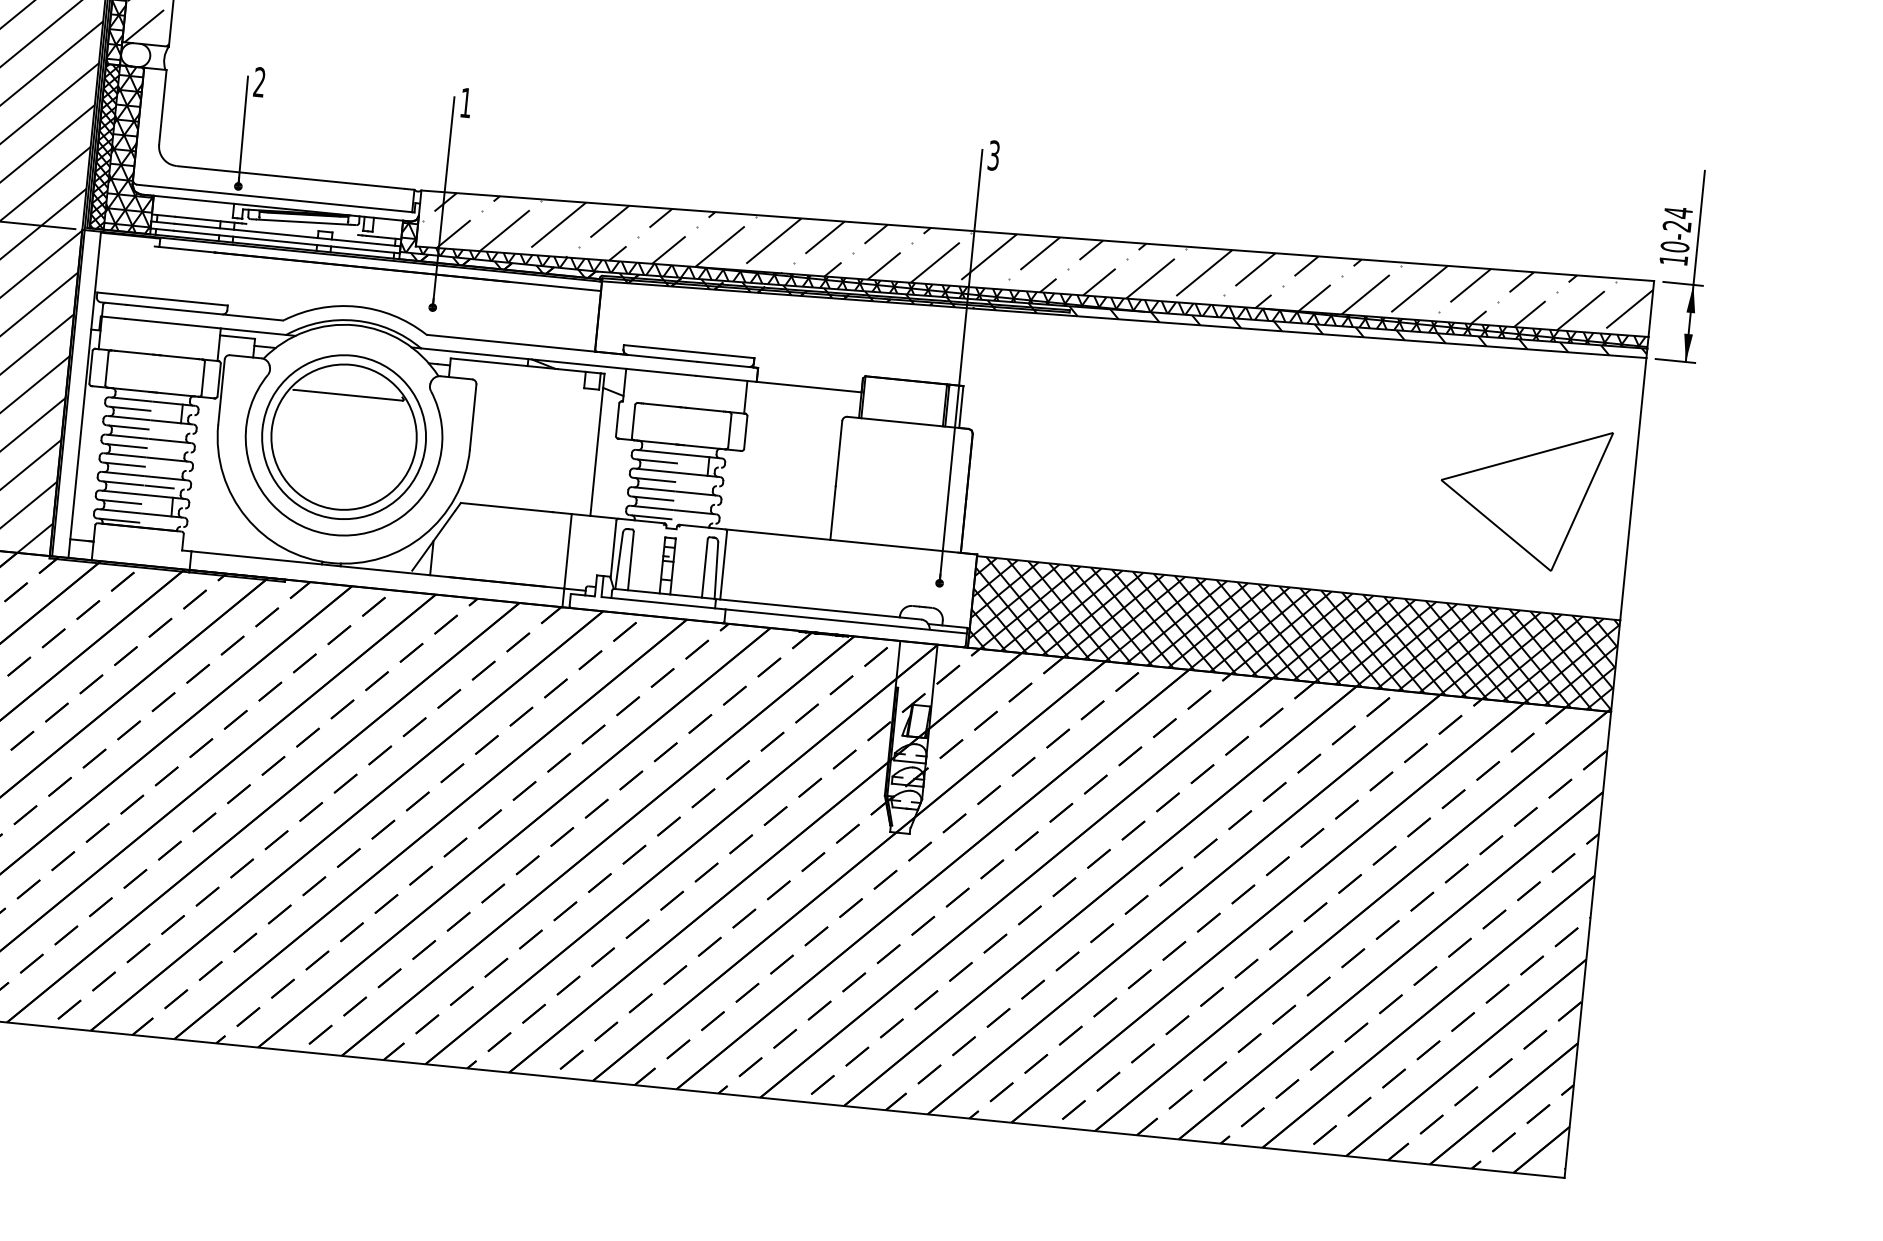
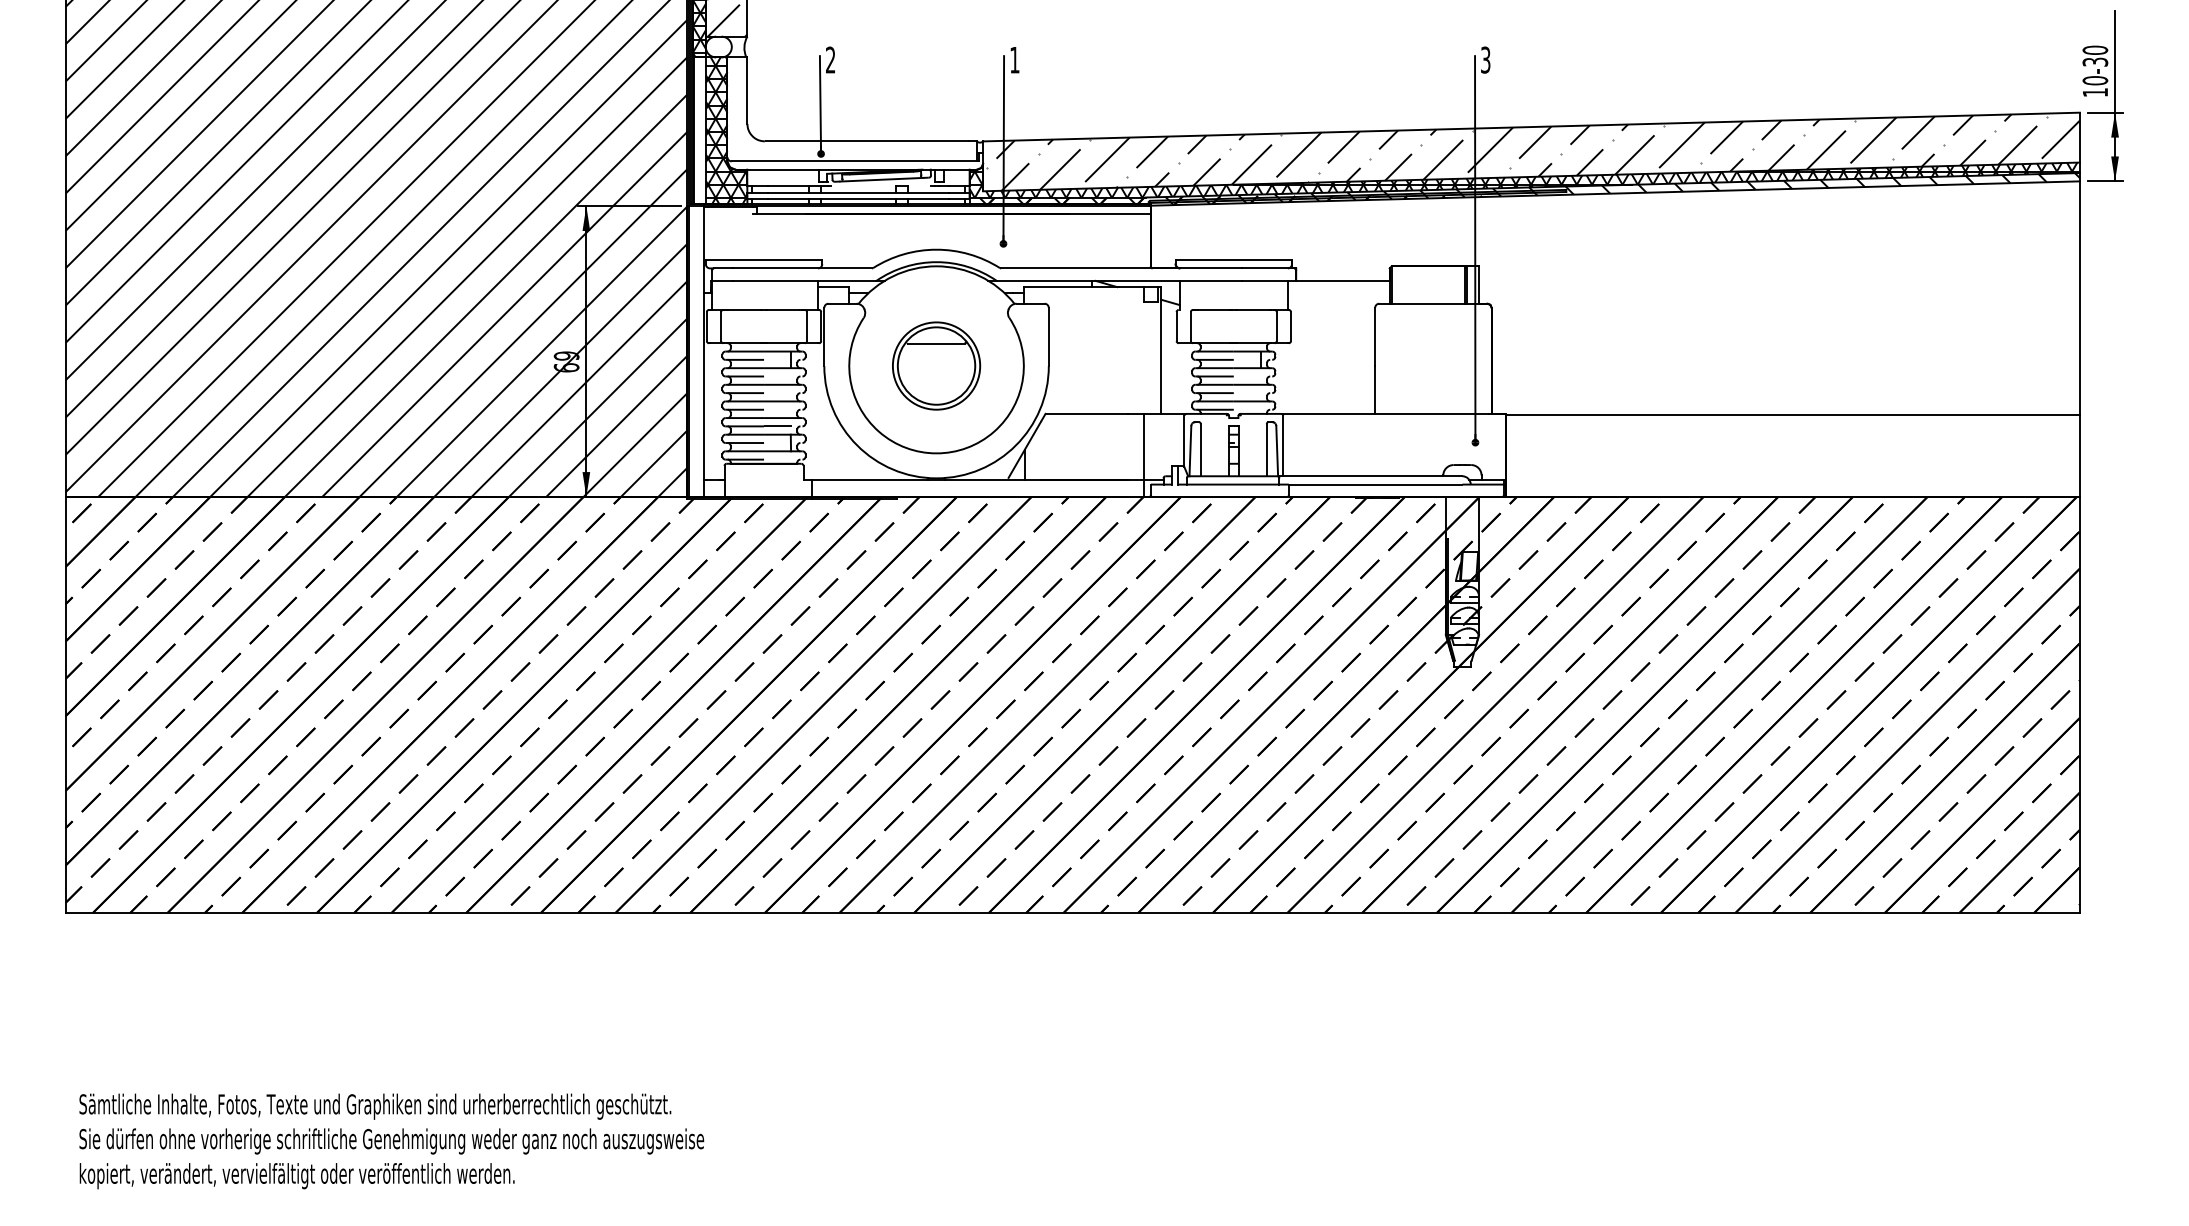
hatch: (104, 146) -> (699, 130), removed
text: (1678, 218) -> (2095, 55), 10-24 -> 10-30
part: (344, 436) -> (936, 365), size x0.6
part: (1523, 495) -> (1983, 313), removed
hatch: (1293, 634) -> (1792, 456), removed

